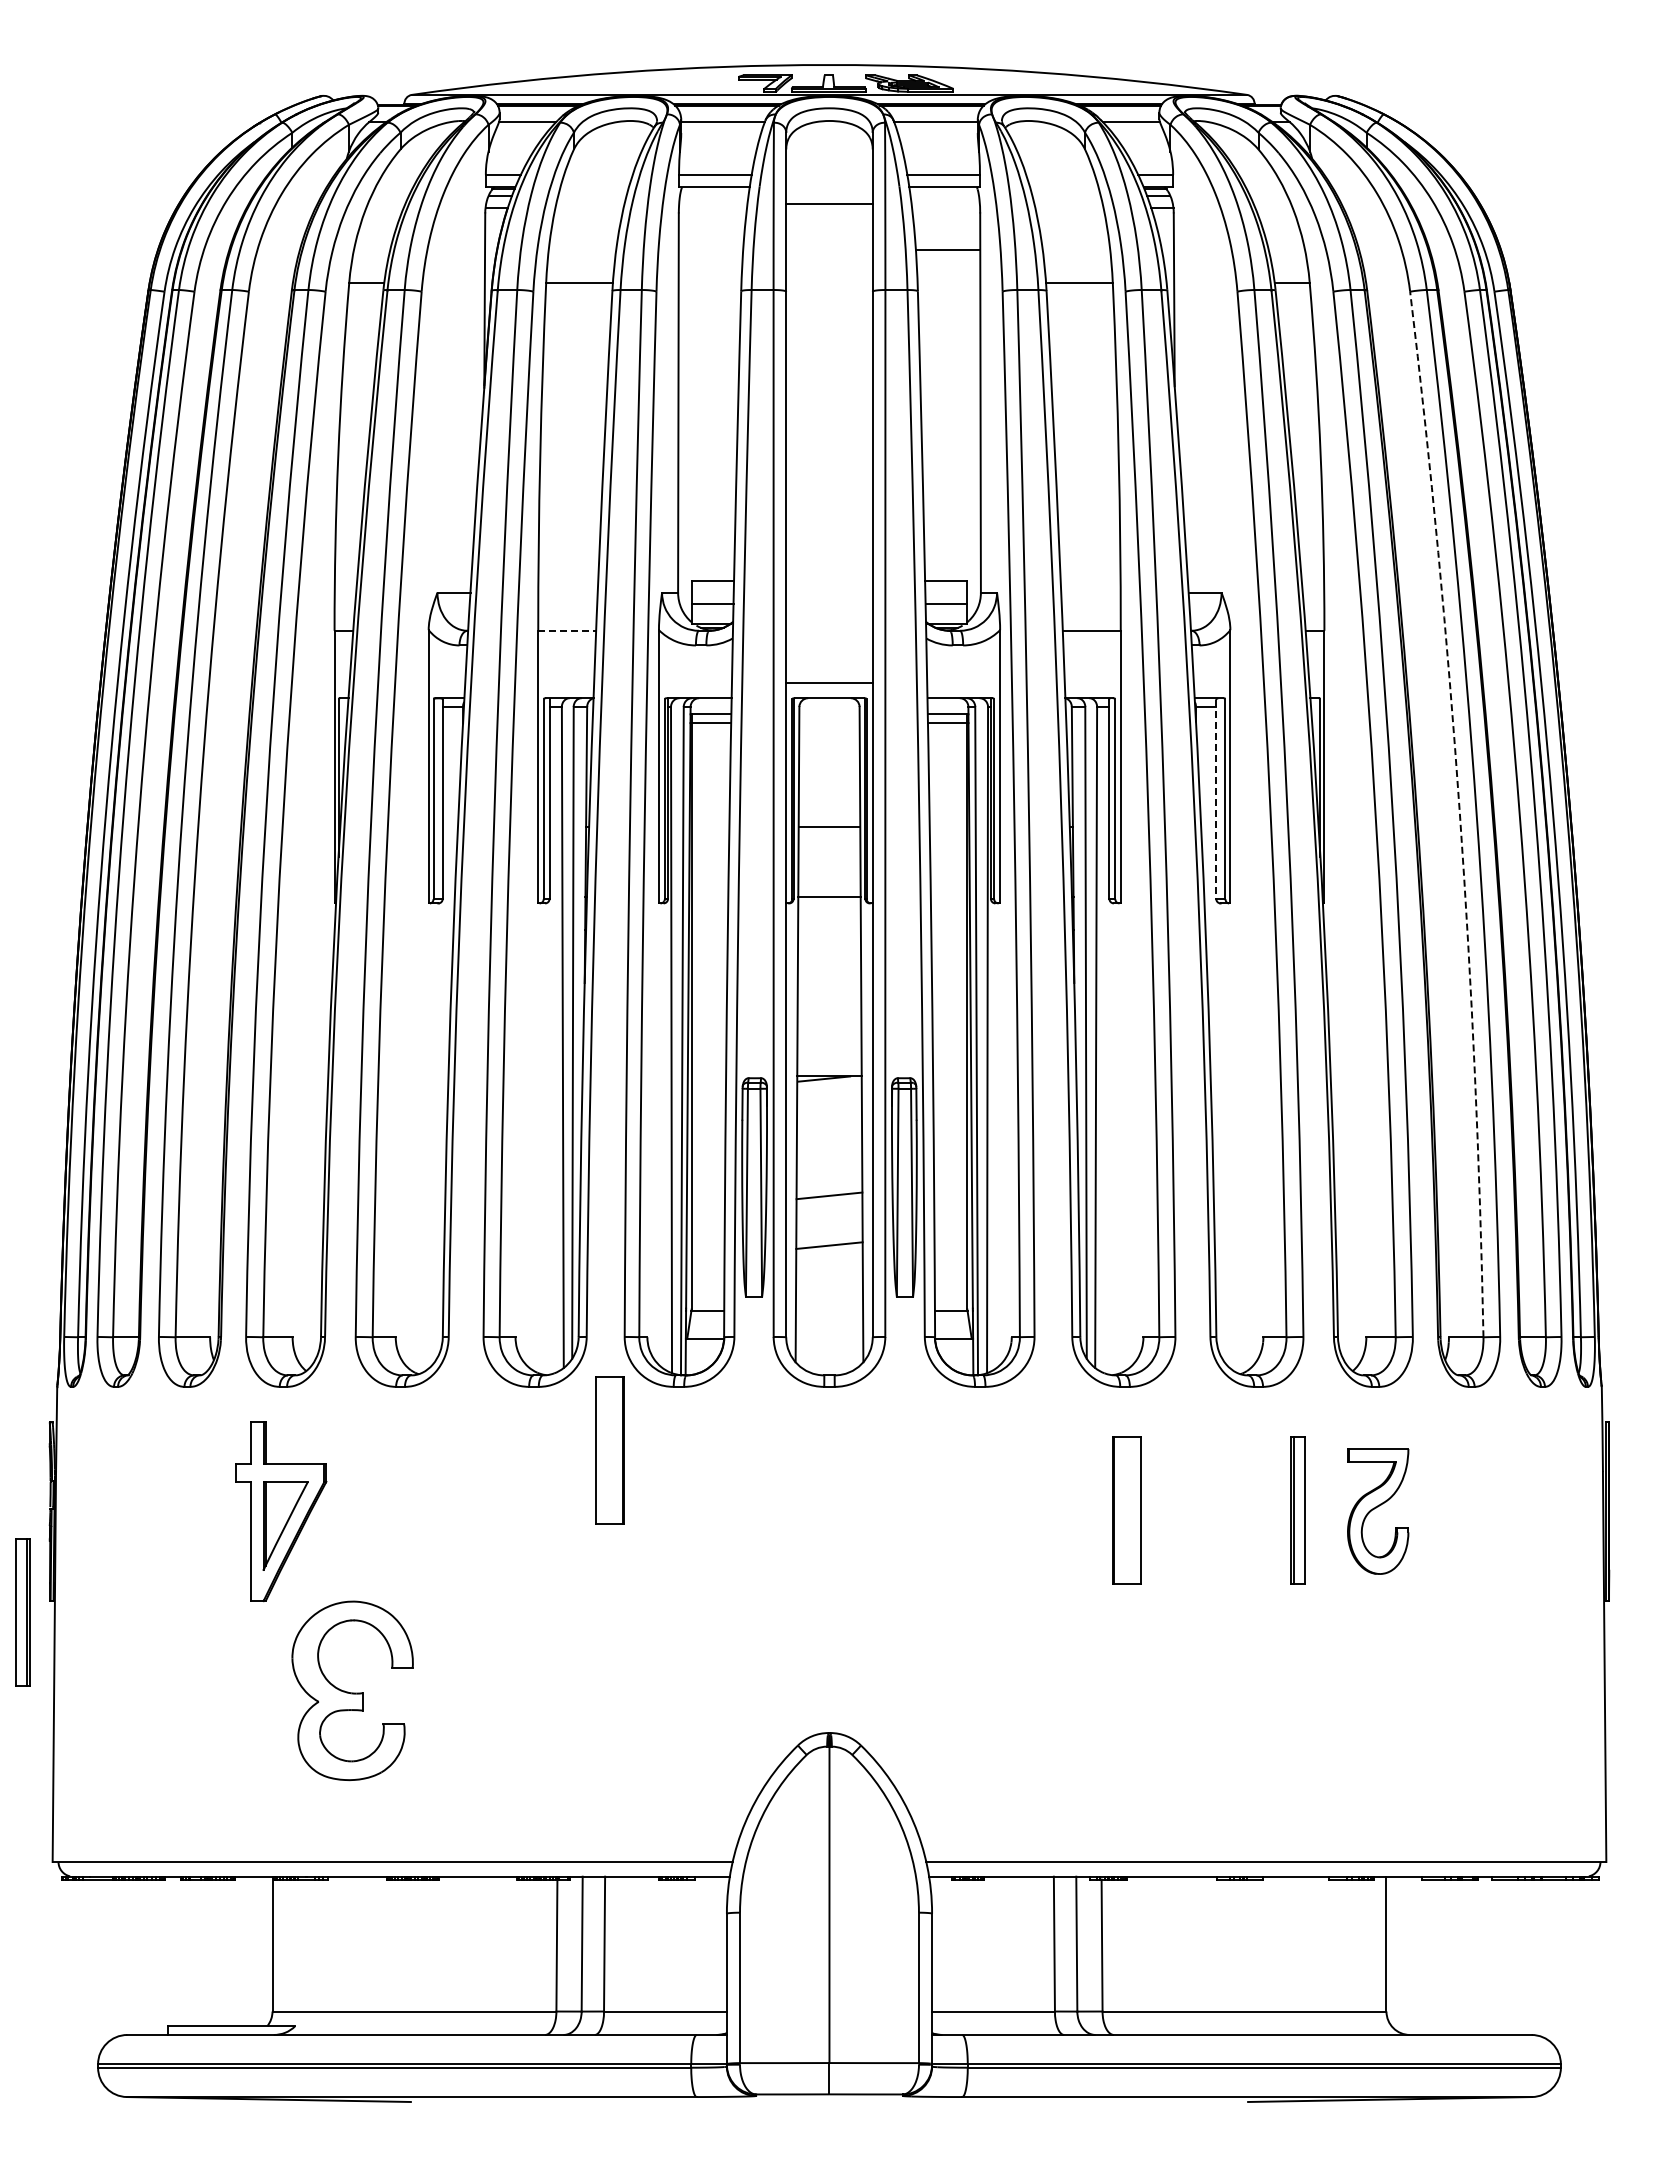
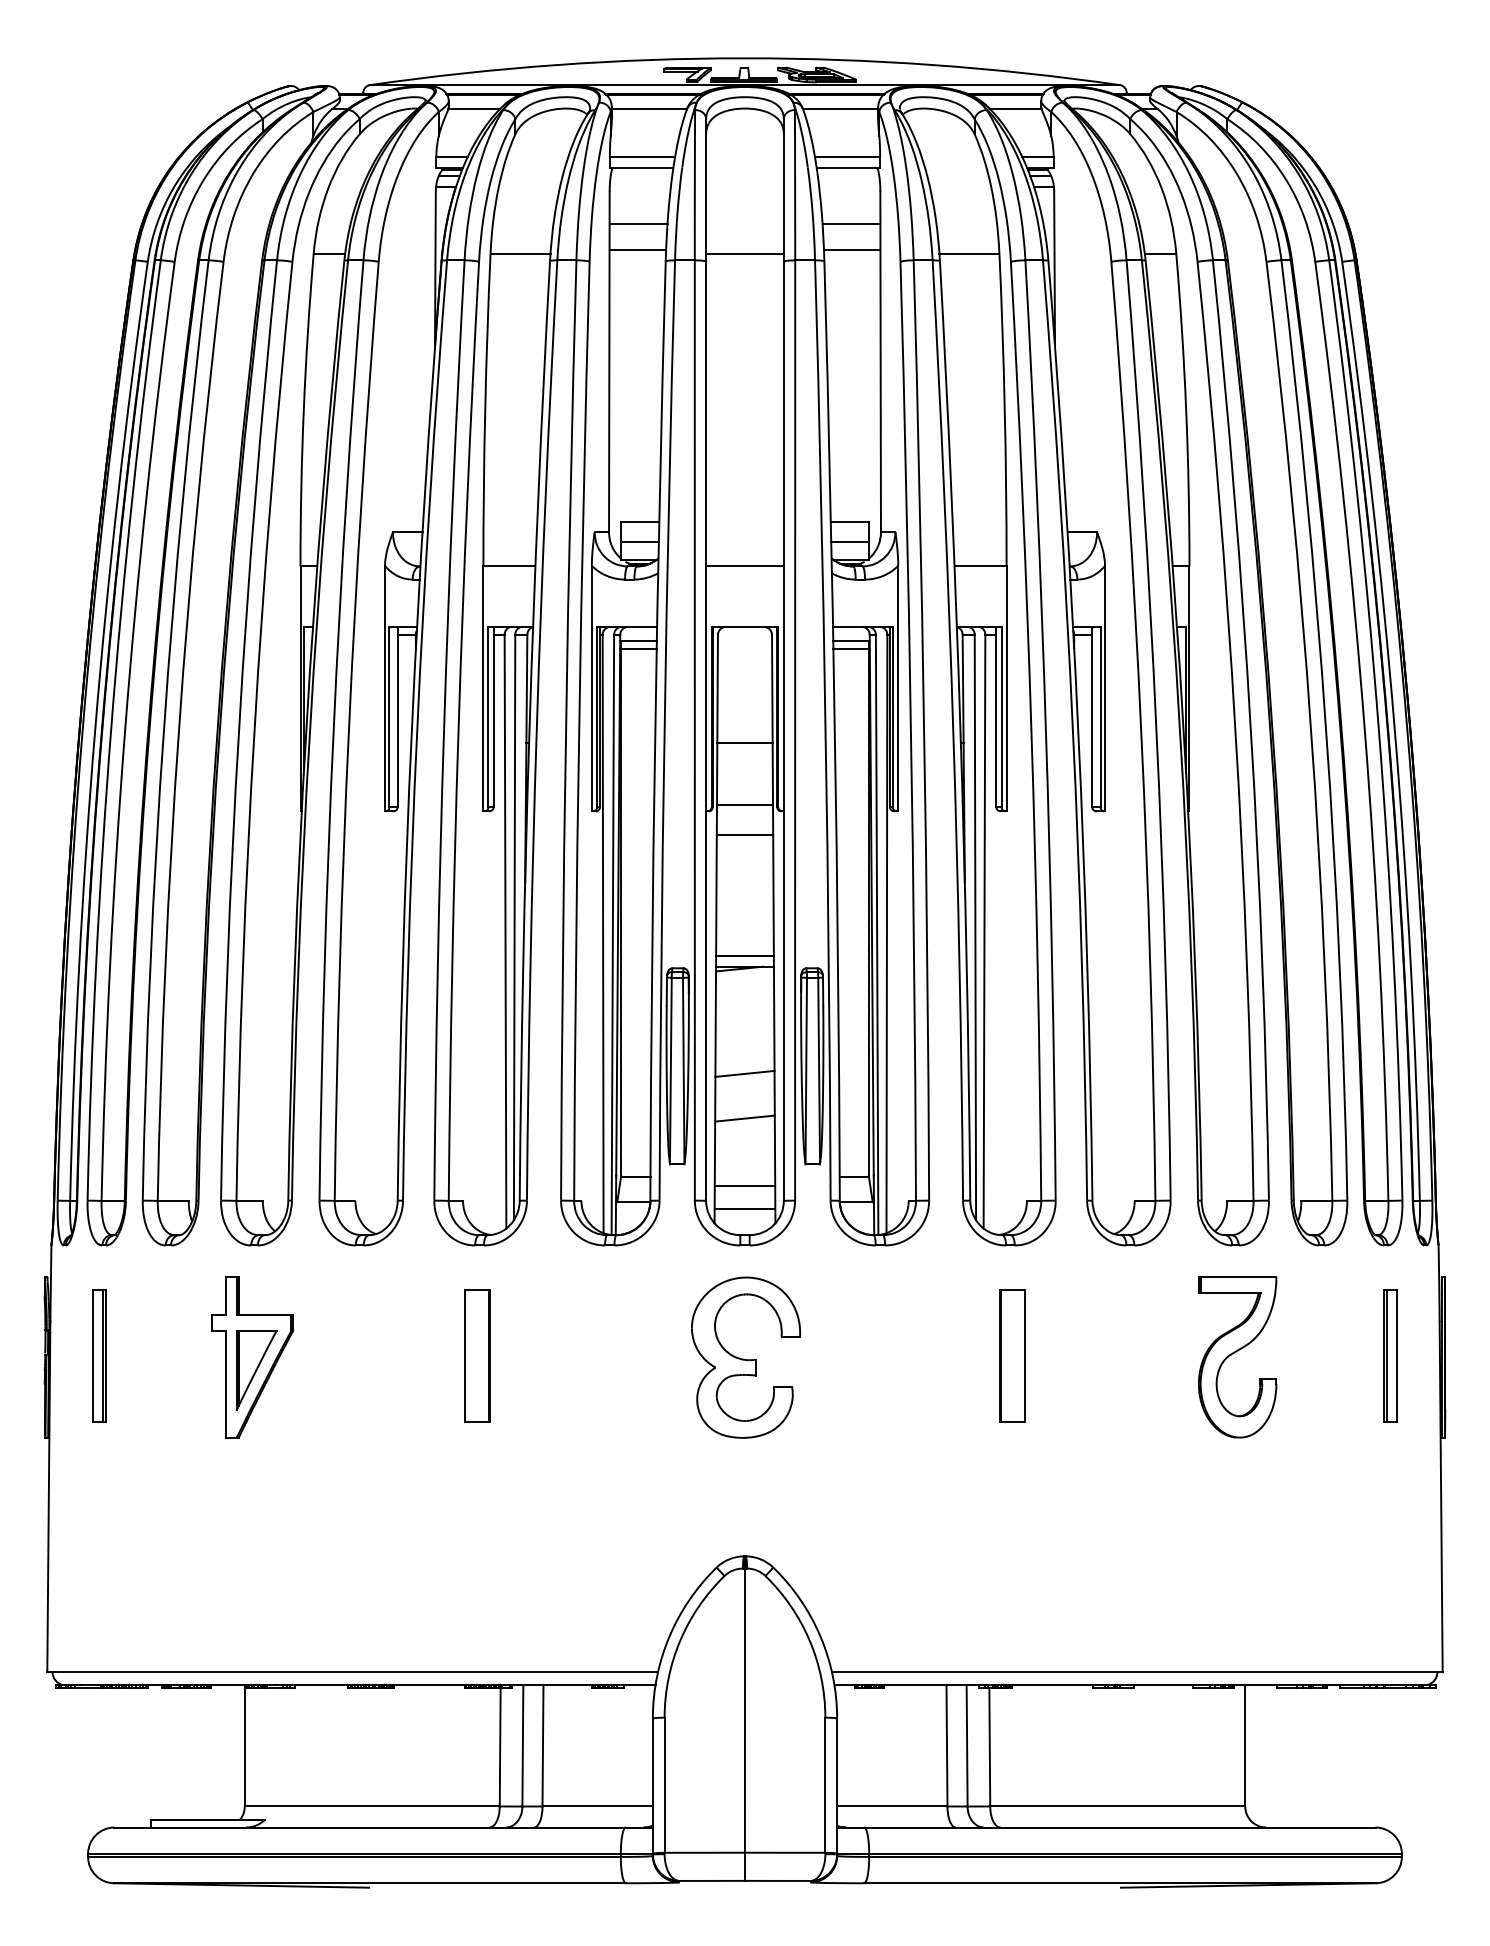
line: (829, 203) -> (745, 253), moved
line: (710, 249) -> (638, 223), added
line: (709, 278) -> (637, 250), added
line: (948, 278) -> (851, 250), added
line: (567, 630) -> (509, 566), dashed -> solid
line: (829, 682) -> (745, 566), moved
line: (1216, 799) -> (1092, 717), dashed -> solid
arc: (1459, 813) -> (1310, 730), dashed -> solid
line: (829, 929) -> (745, 834), added
line: (829, 1064) -> (745, 955), added
line: (829, 1321) -> (745, 1186), added
line: (829, 1346) -> (745, 1209), added
part: (609, 1450) -> (477, 1356), moved
part: (1297, 1510) -> (1389, 1356), moved
part: (1378, 1511) -> (1238, 1357), size x1.43
part: (22, 1612) -> (99, 1356), moved
part: (352, 1690) -> (745, 1357), moved

